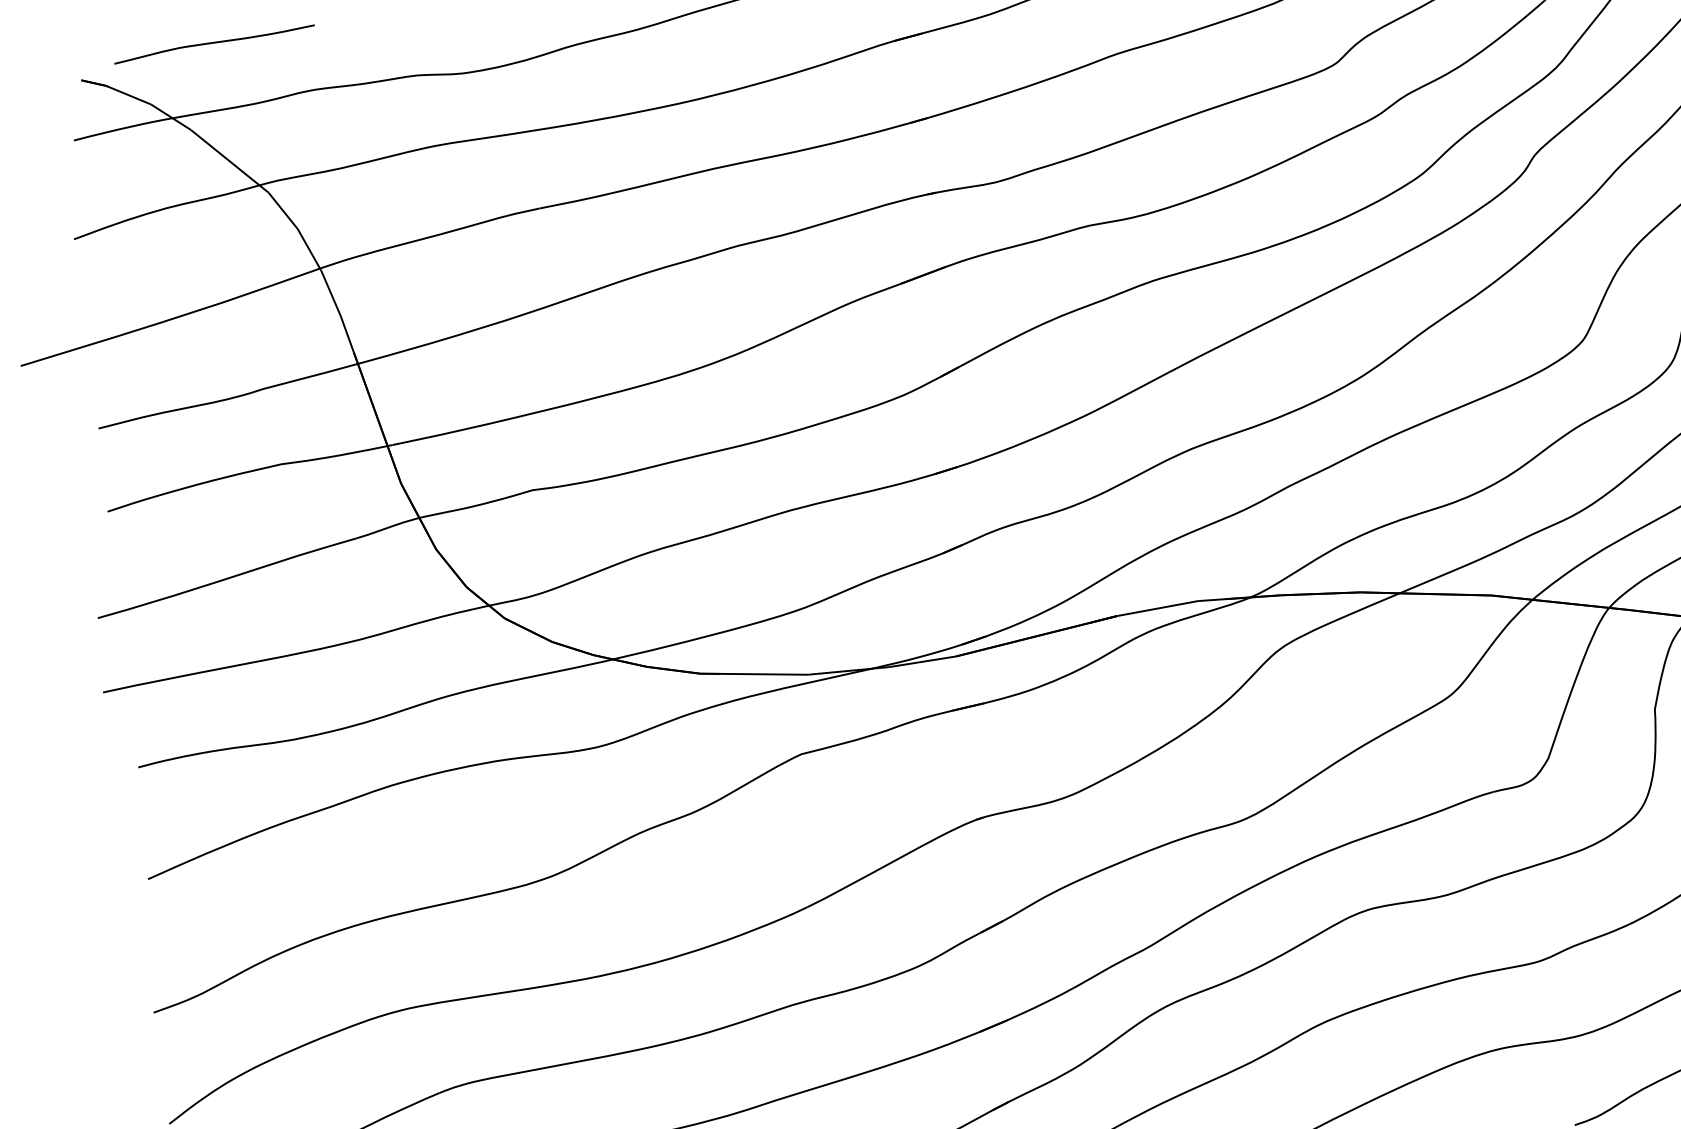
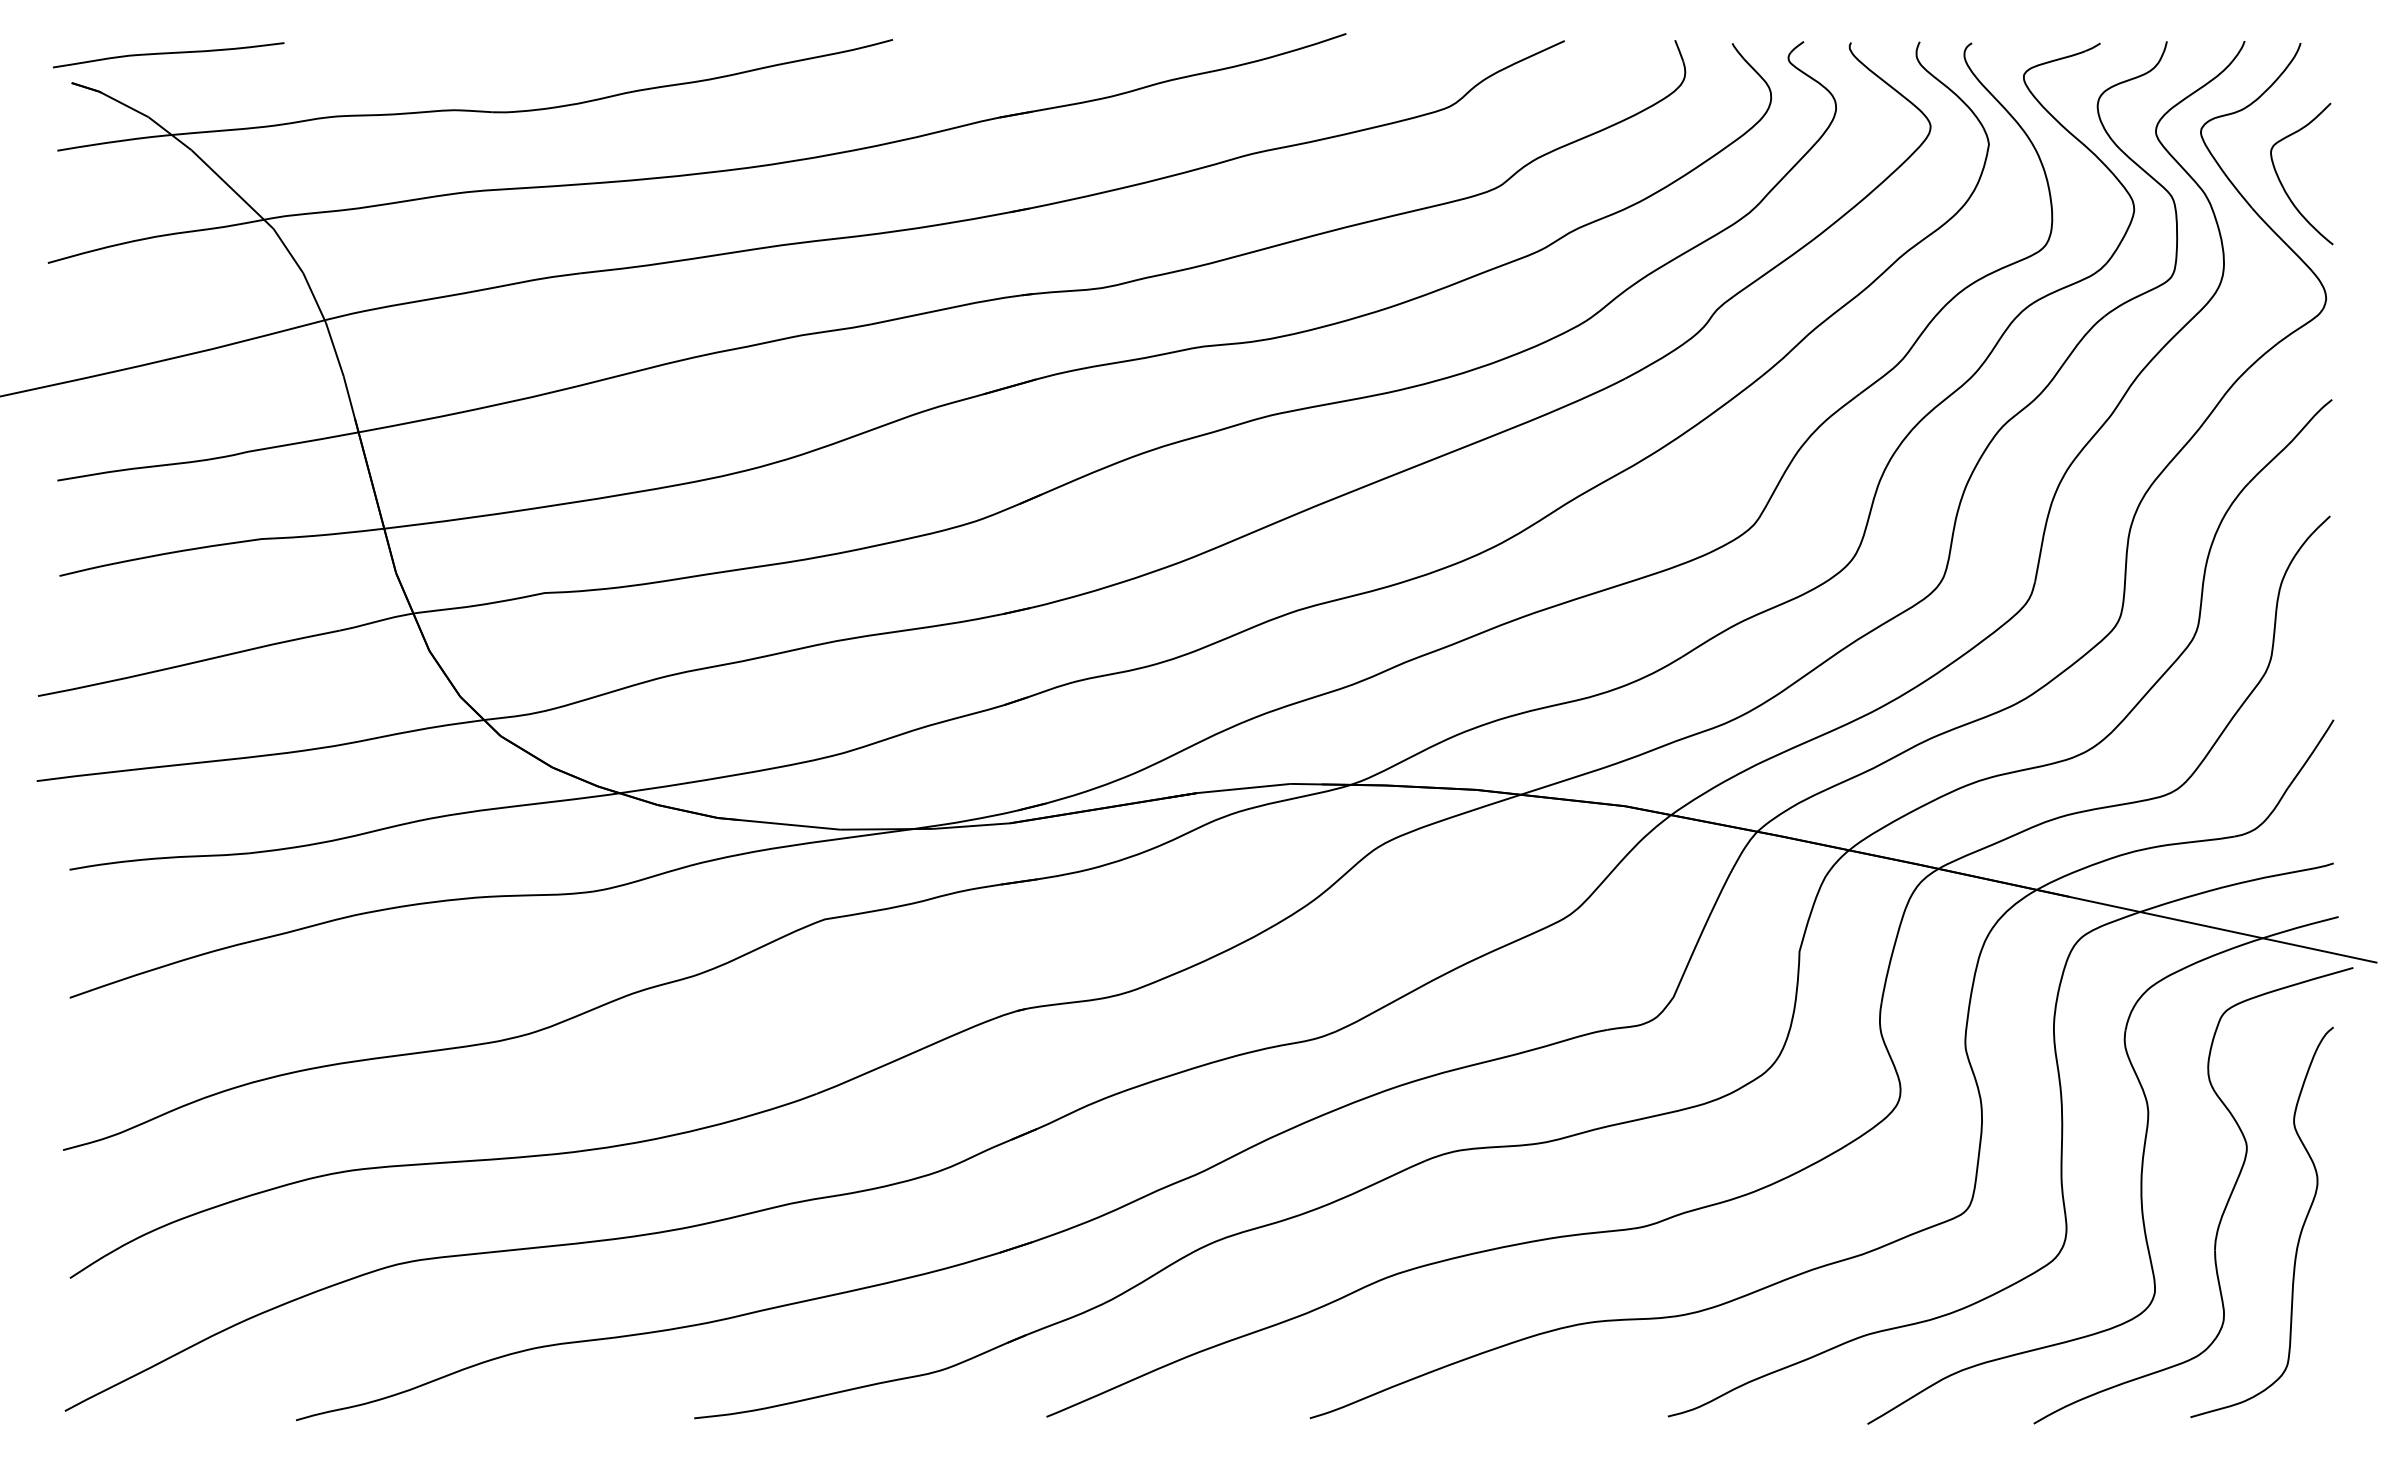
curve: (214, 43) -> (168, 54), moved

